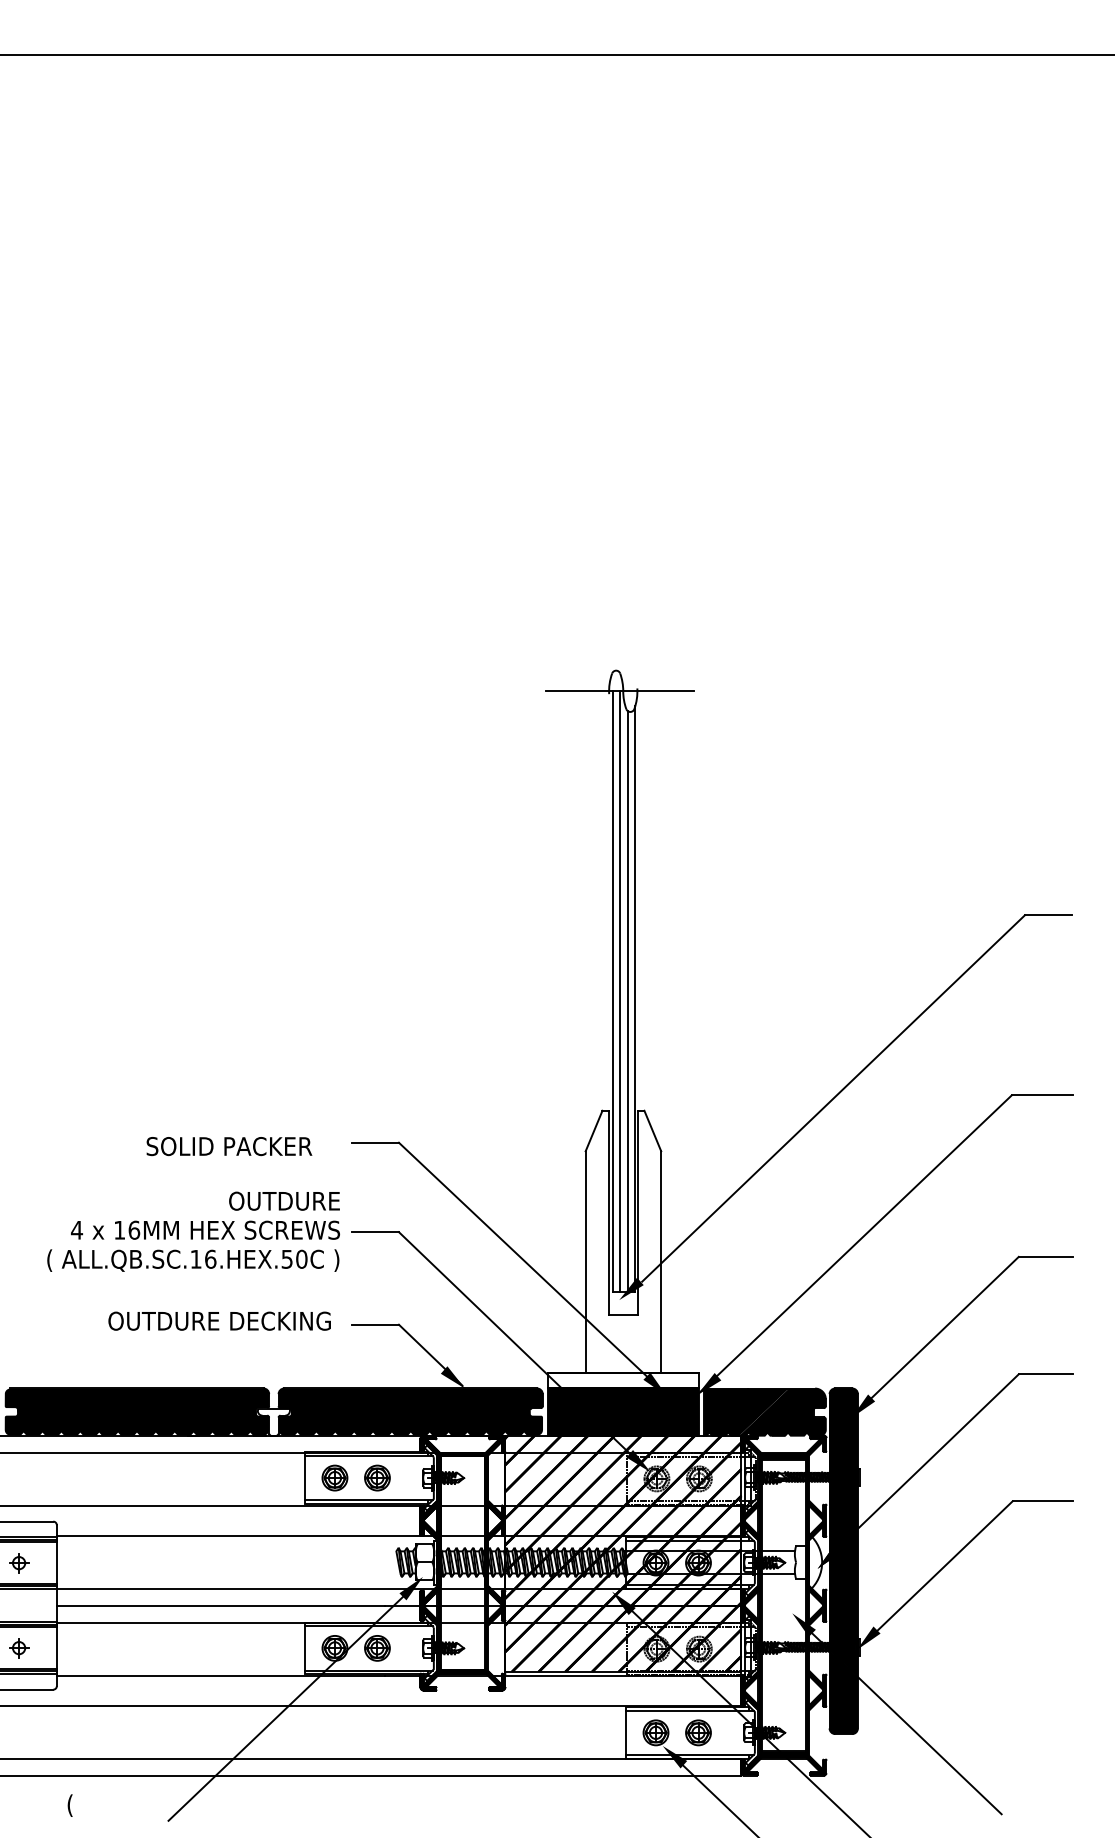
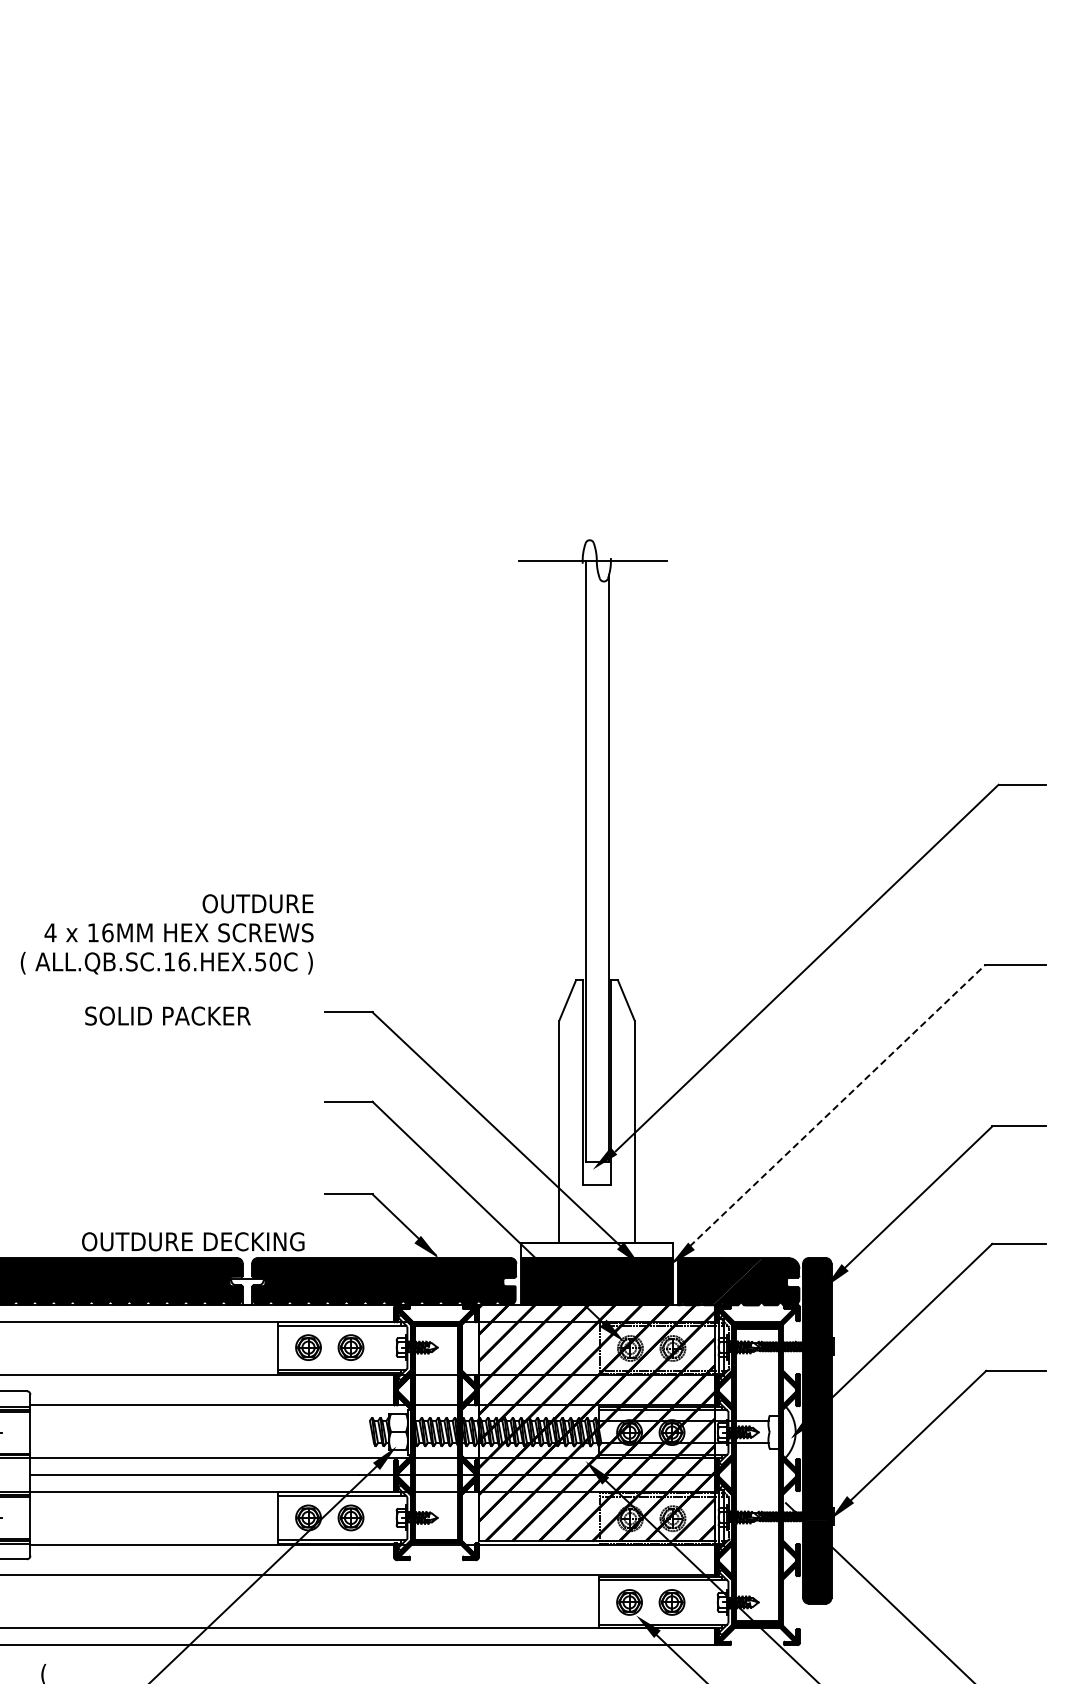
line: (620, 991) -> (594, 861), removed
line: (627, 1001) -> (601, 871), removed
text: (229, 1146) -> (168, 1016), moved
text: (193, 1231) -> (167, 934), moved
line: (856, 1243) -> (830, 1113), solid -> dashed
text: (219, 1320) -> (193, 1241), moved
fill: (803, 1624) -> (777, 1494), removed

